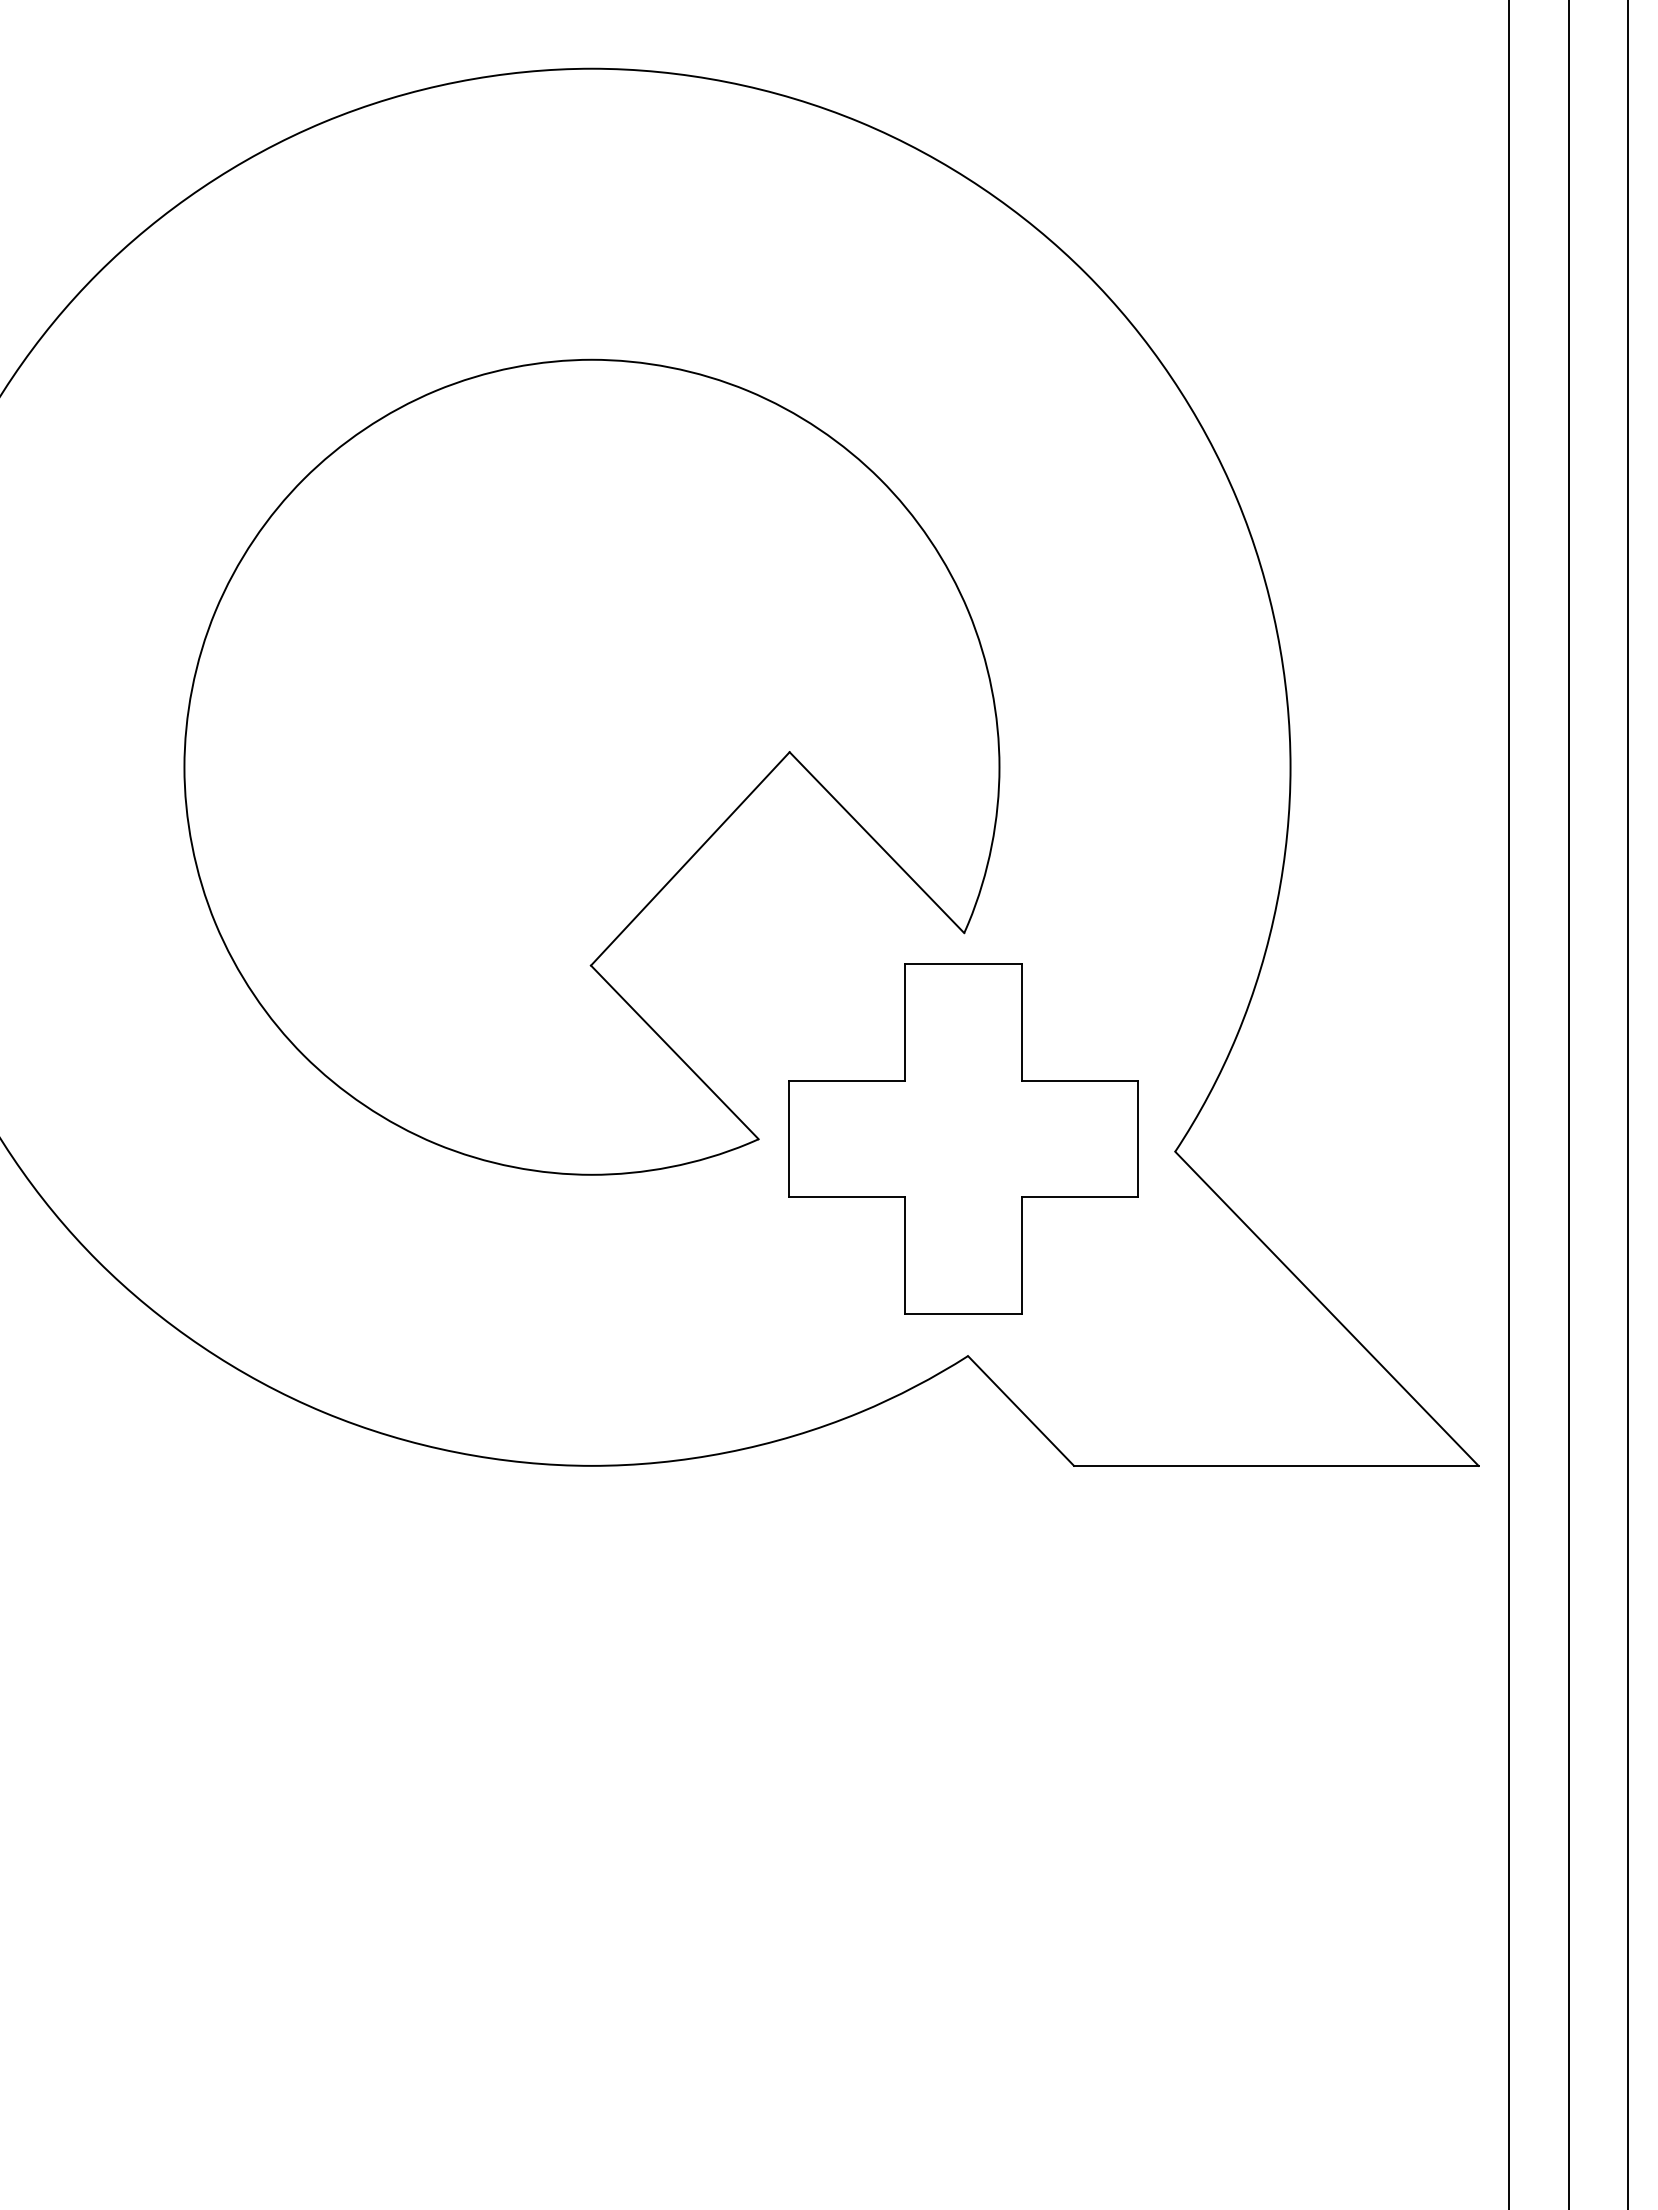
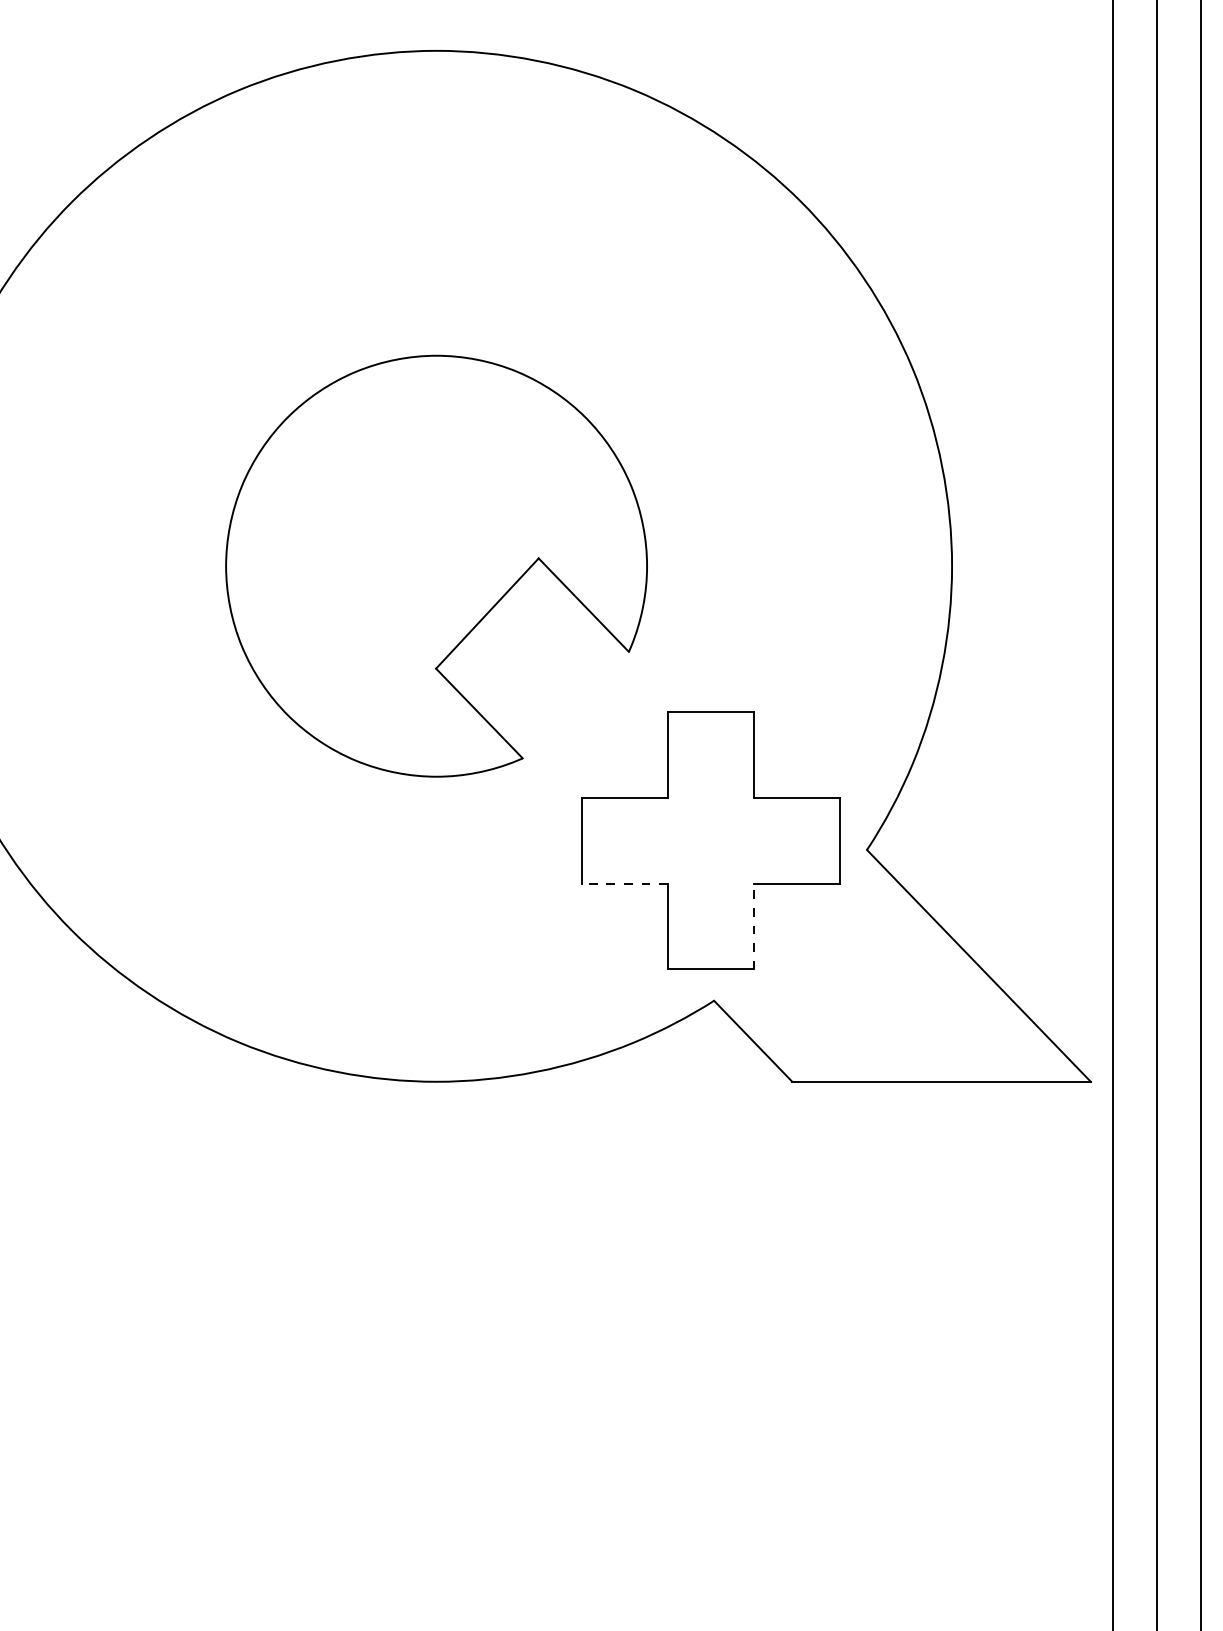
part: (591, 766) -> (436, 565), size x0.7
line: (846, 1197) -> (624, 883), solid -> dashed
line: (1021, 1254) -> (753, 925), solid -> dashed

